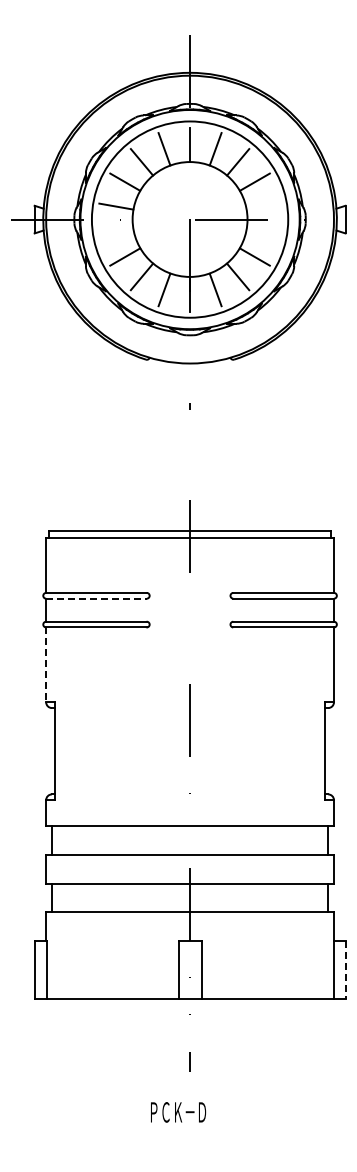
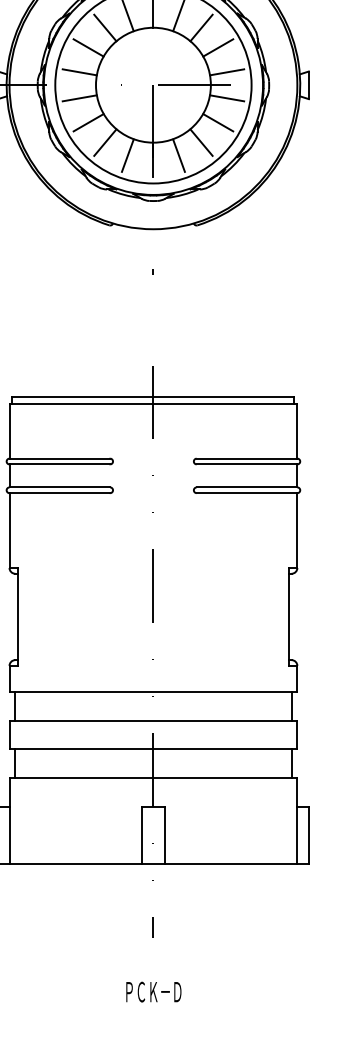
line: (263, 206) -> (226, 72), added
line: (116, 232) -> (79, 98), added
line: (263, 232) -> (226, 98), added
line: (97, 598) -> (60, 464), dashed -> solid
line: (46, 665) -> (9, 531), dashed -> solid
line: (345, 969) -> (308, 835), dashed -> solid
text: (178, 1112) -> (153, 992), moved

